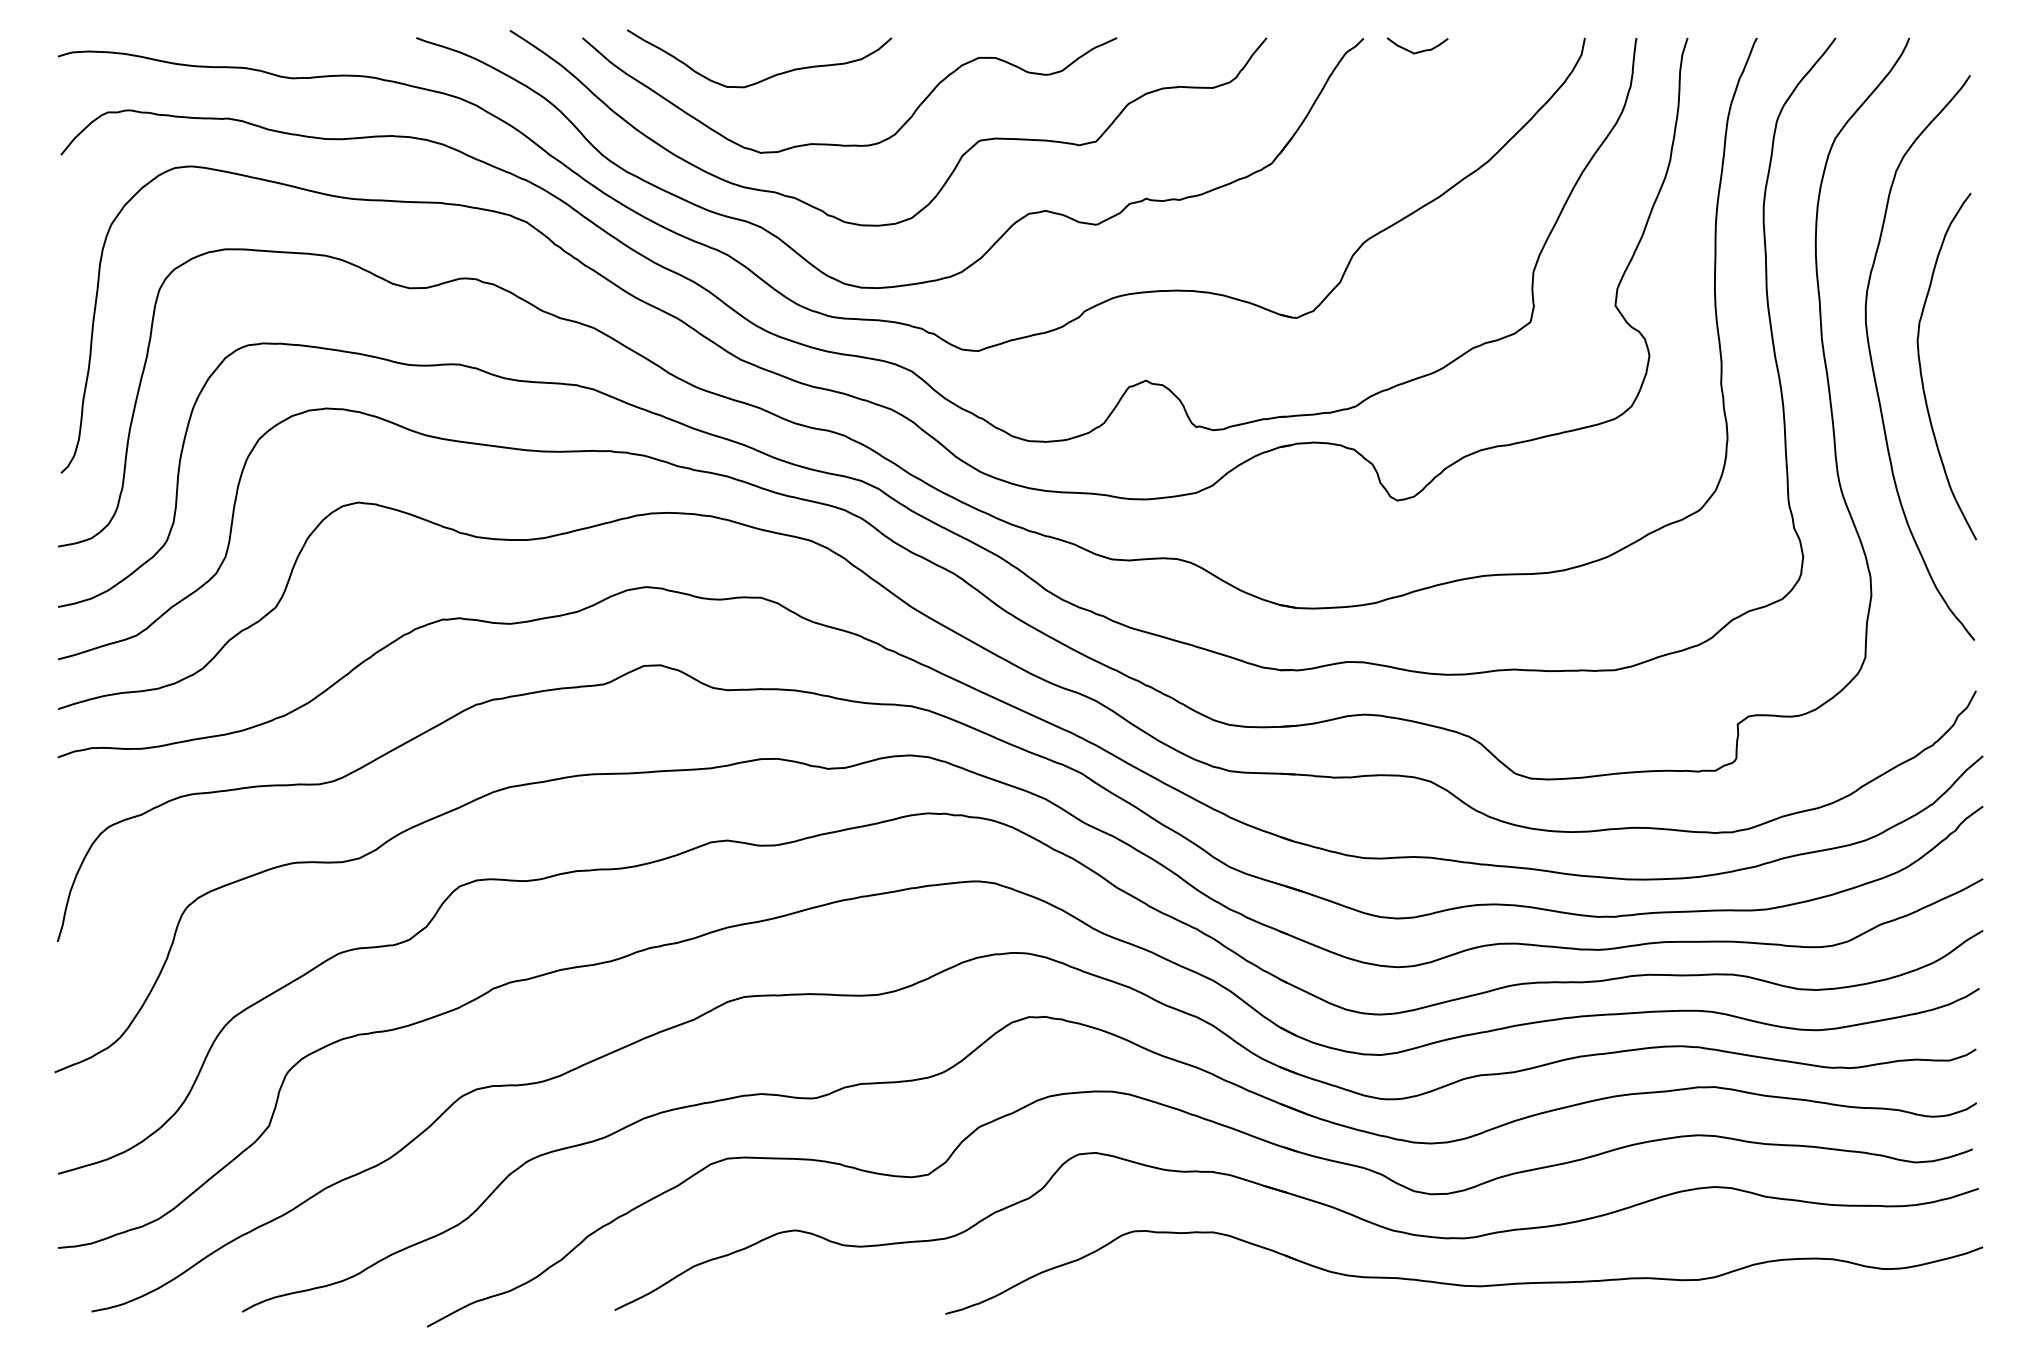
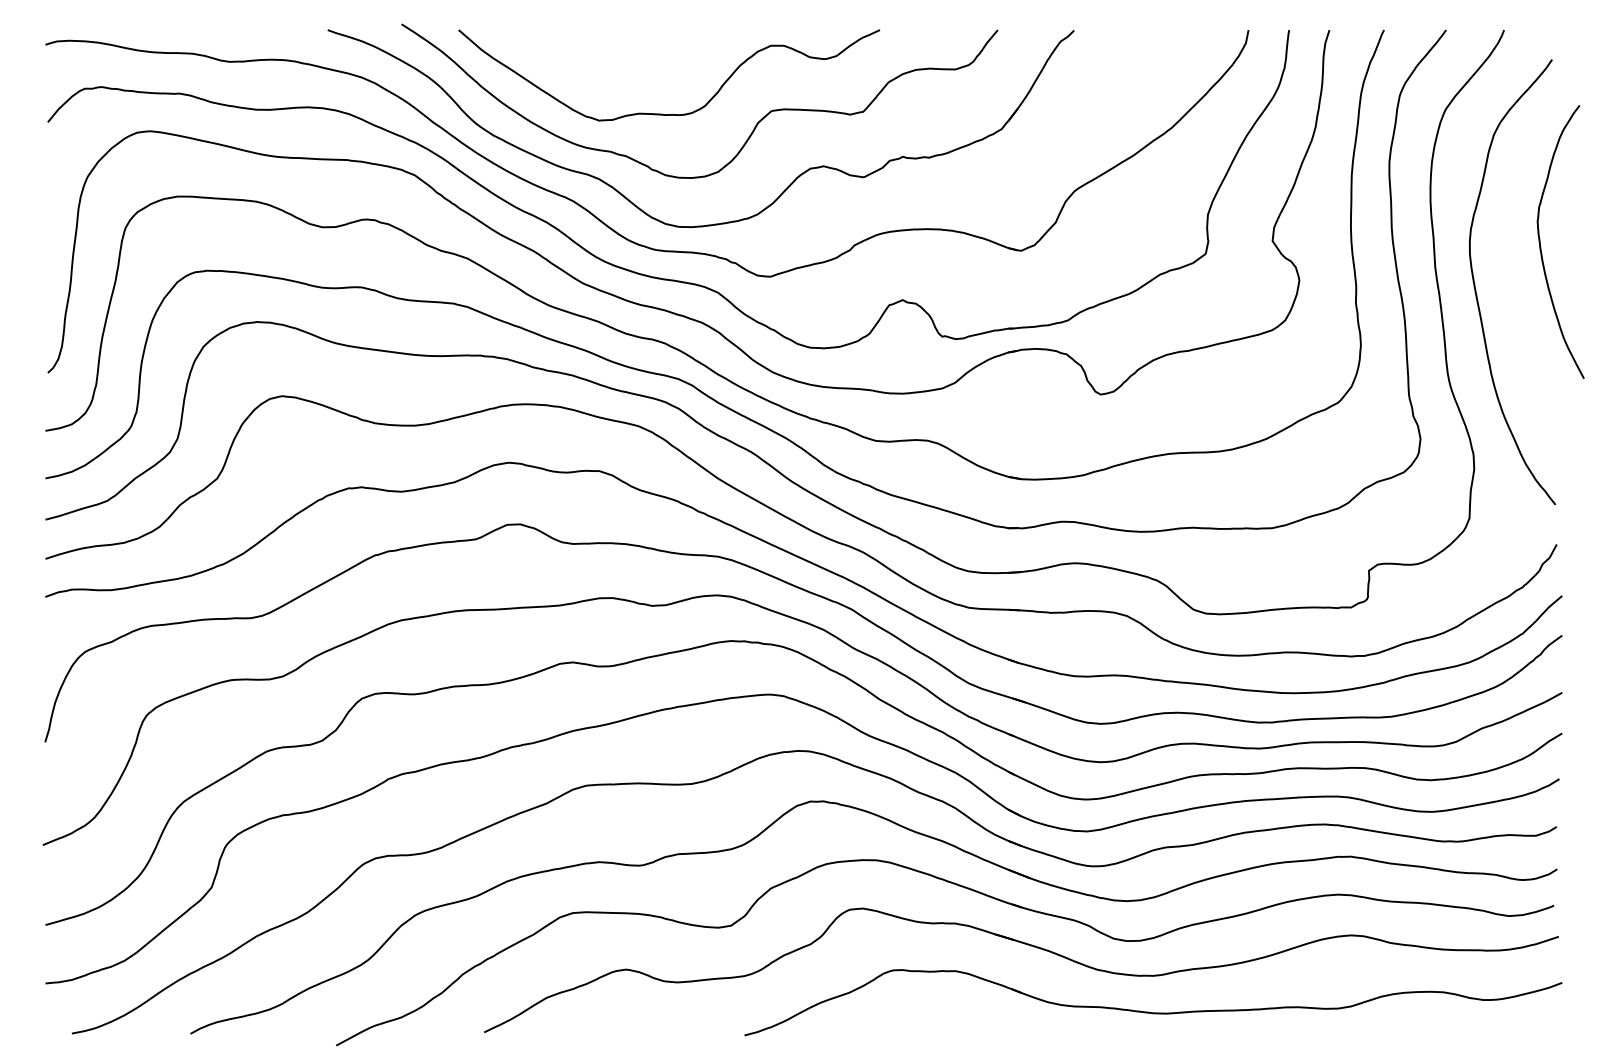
curve: (1417, 51) -> (1116, 40), removed
curve: (768, 76) -> (605, 60), removed
curve: (1922, 373) -> (1541, 247), moved

